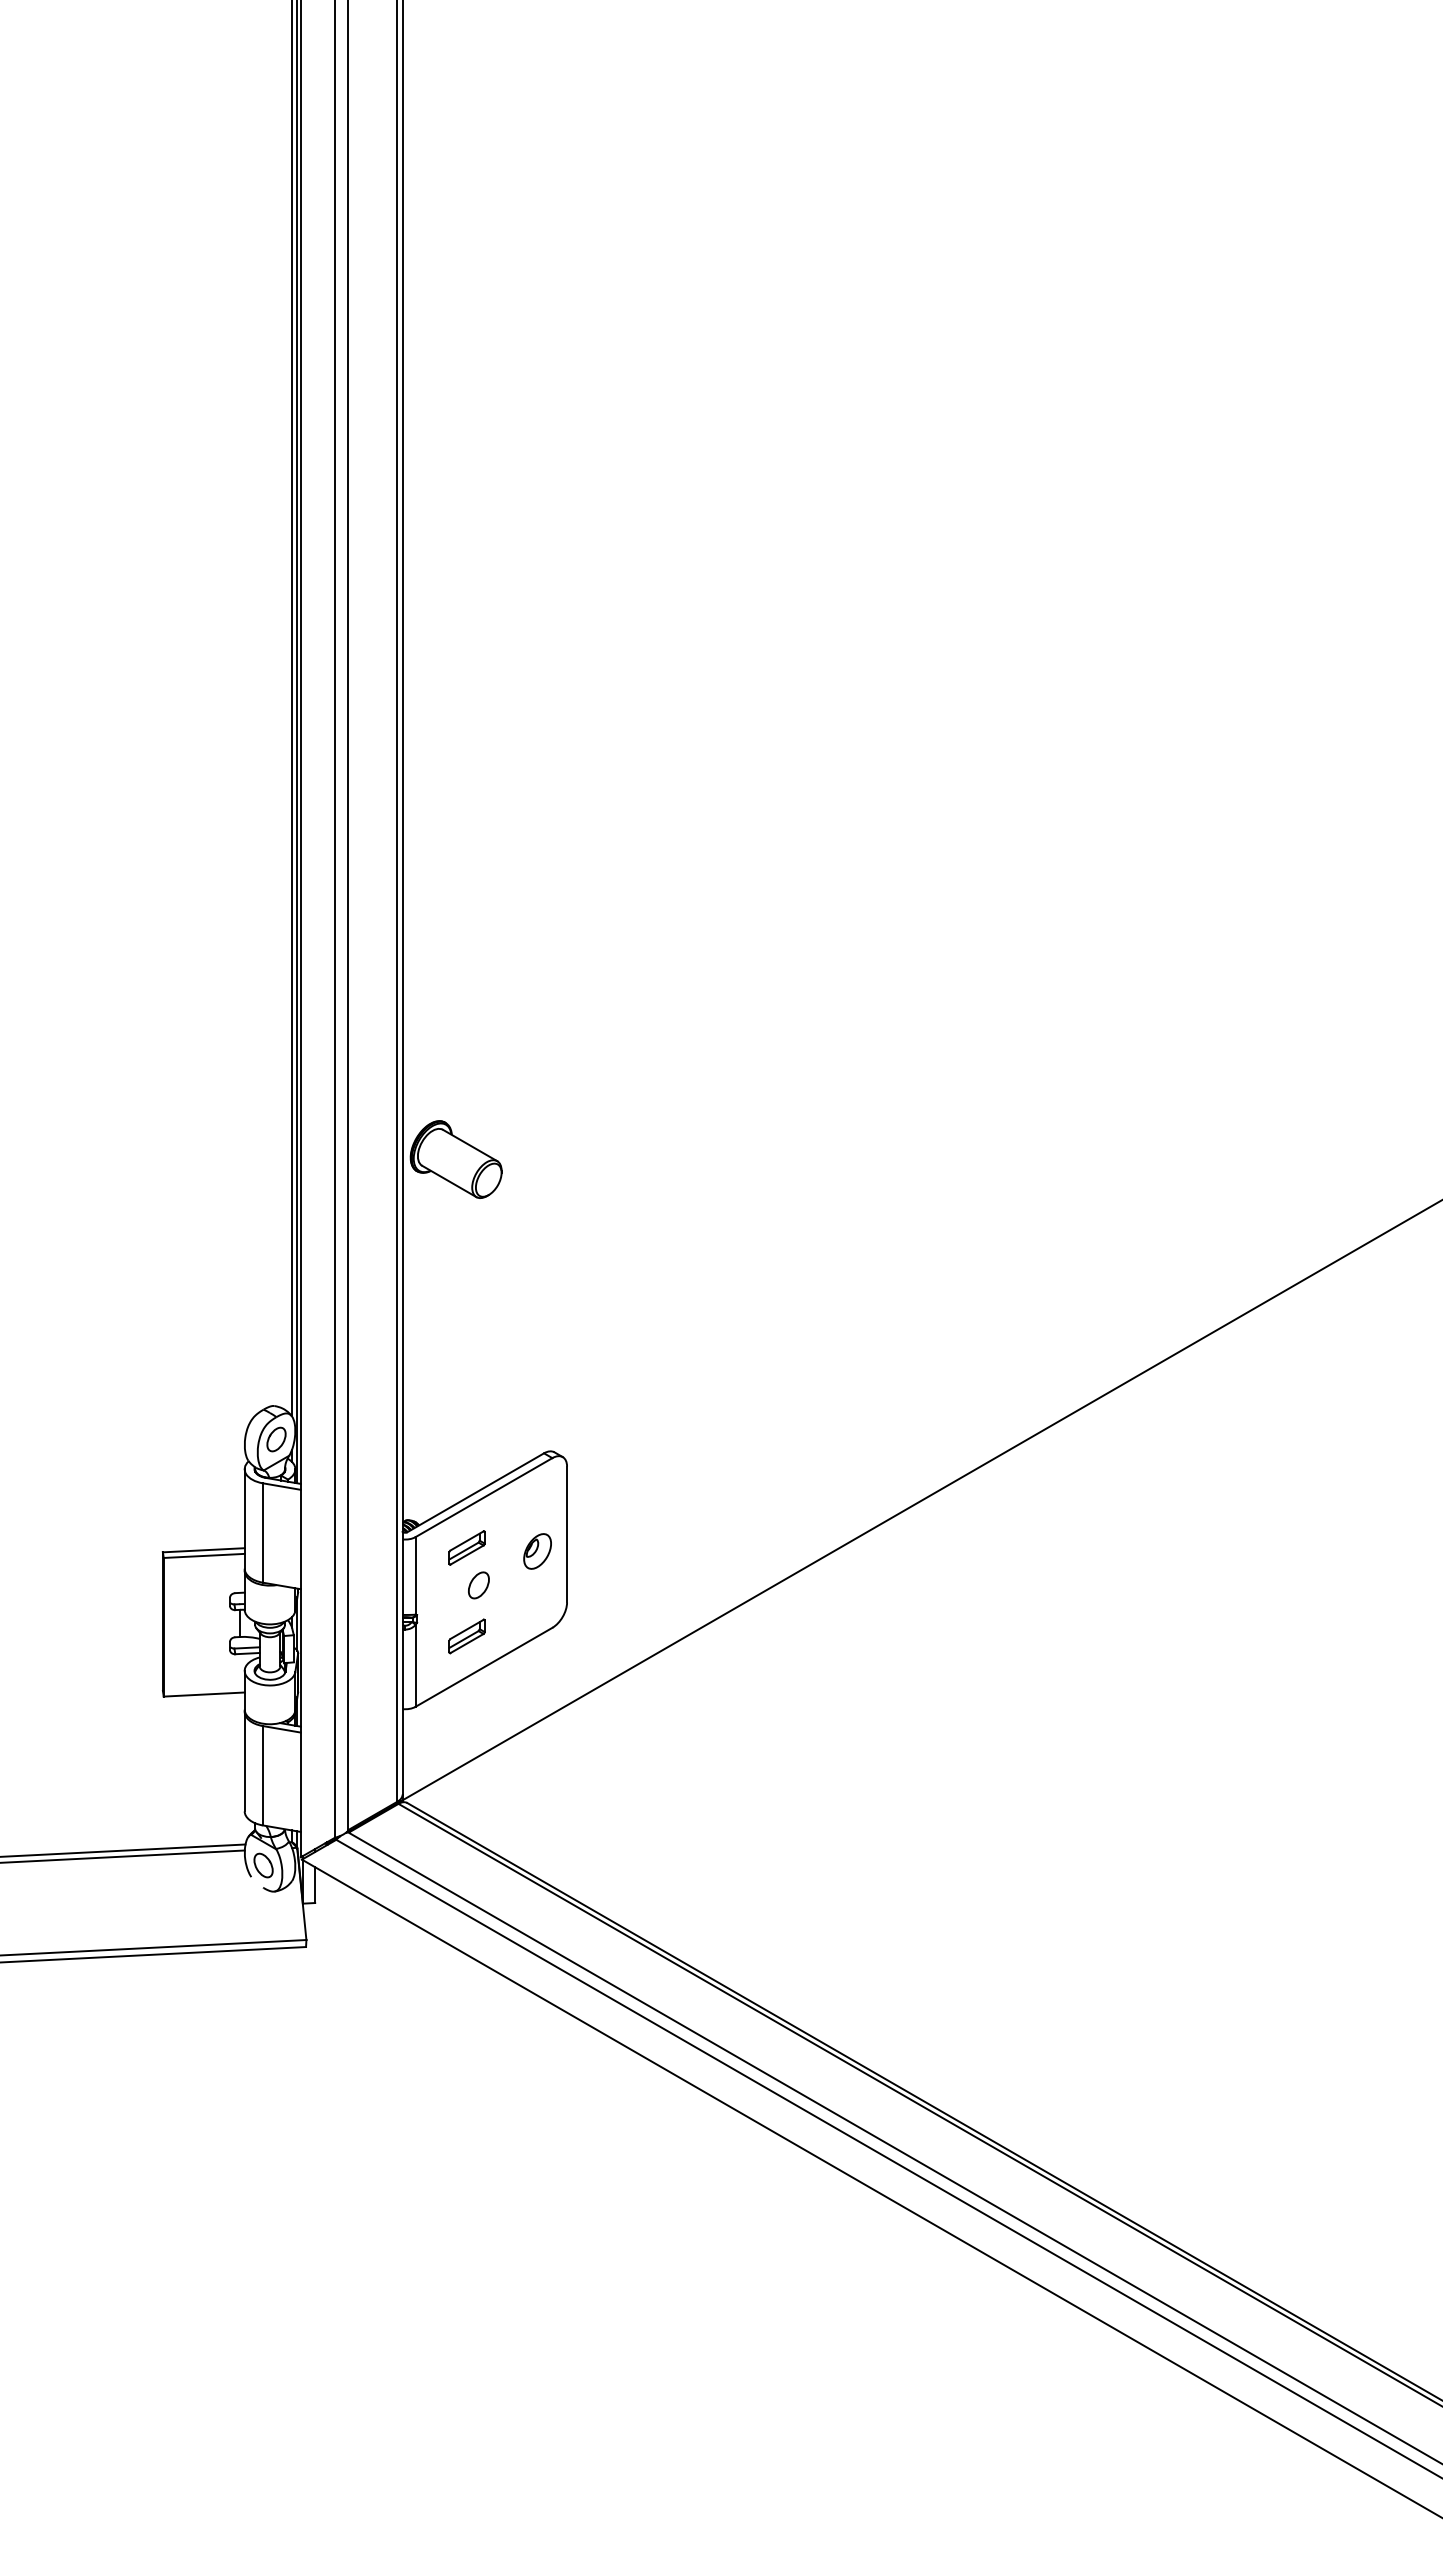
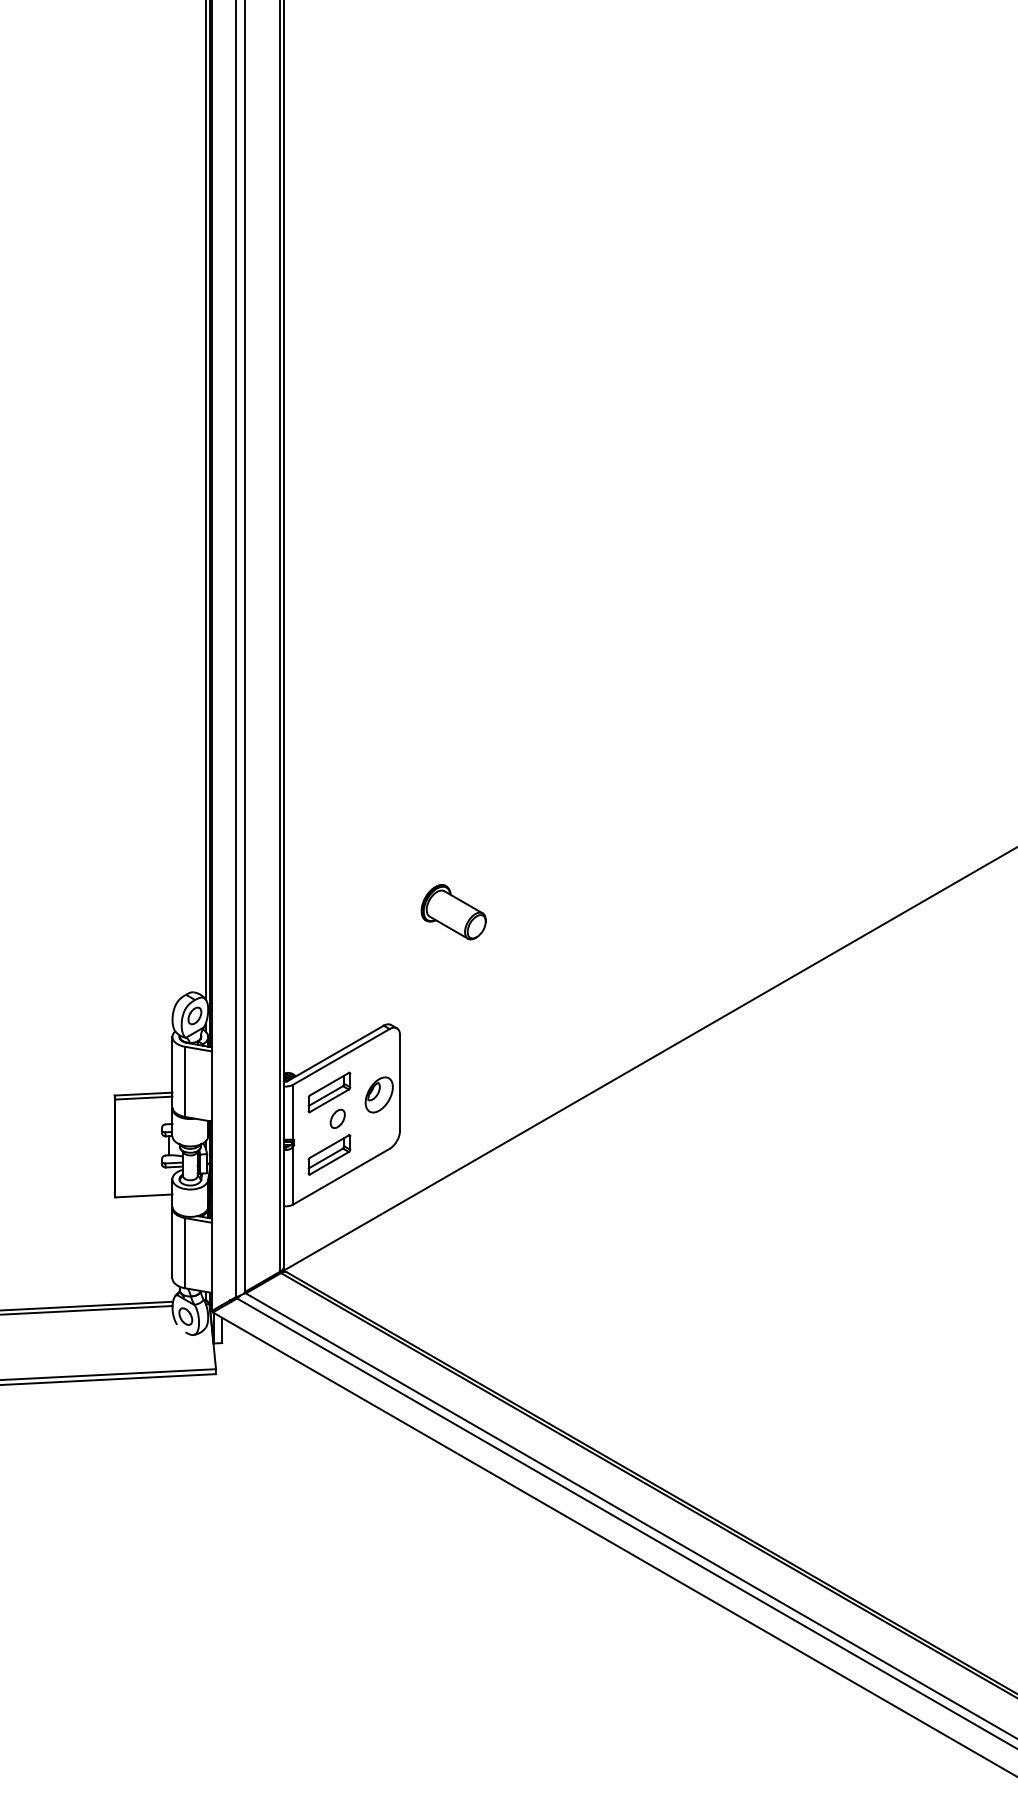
part: (455, 1159) -> (453, 912), moved
part: (466, 1547) -> (329, 1092), size x1.67
part: (537, 1551) -> (379, 1094), size x1.43
part: (466, 1636) -> (329, 1154), size x1.67

